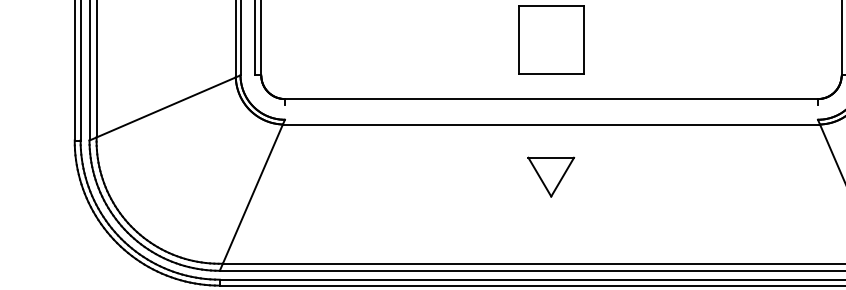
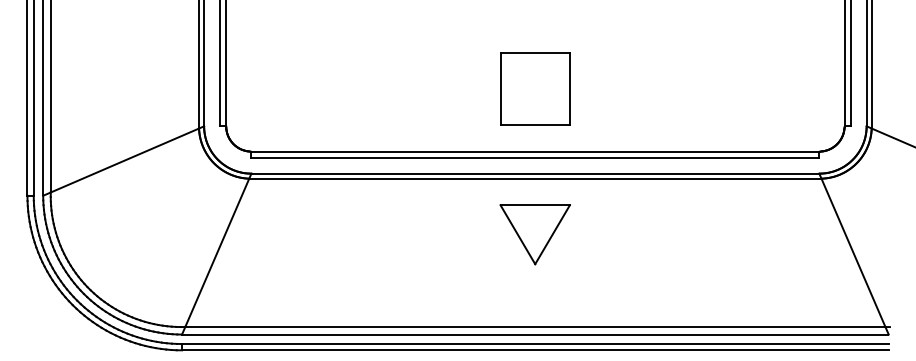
line: (551, 104) -> (535, 157), added
line: (551, 119) -> (535, 173), added
part: (550, 176) -> (534, 234), size x1.43

